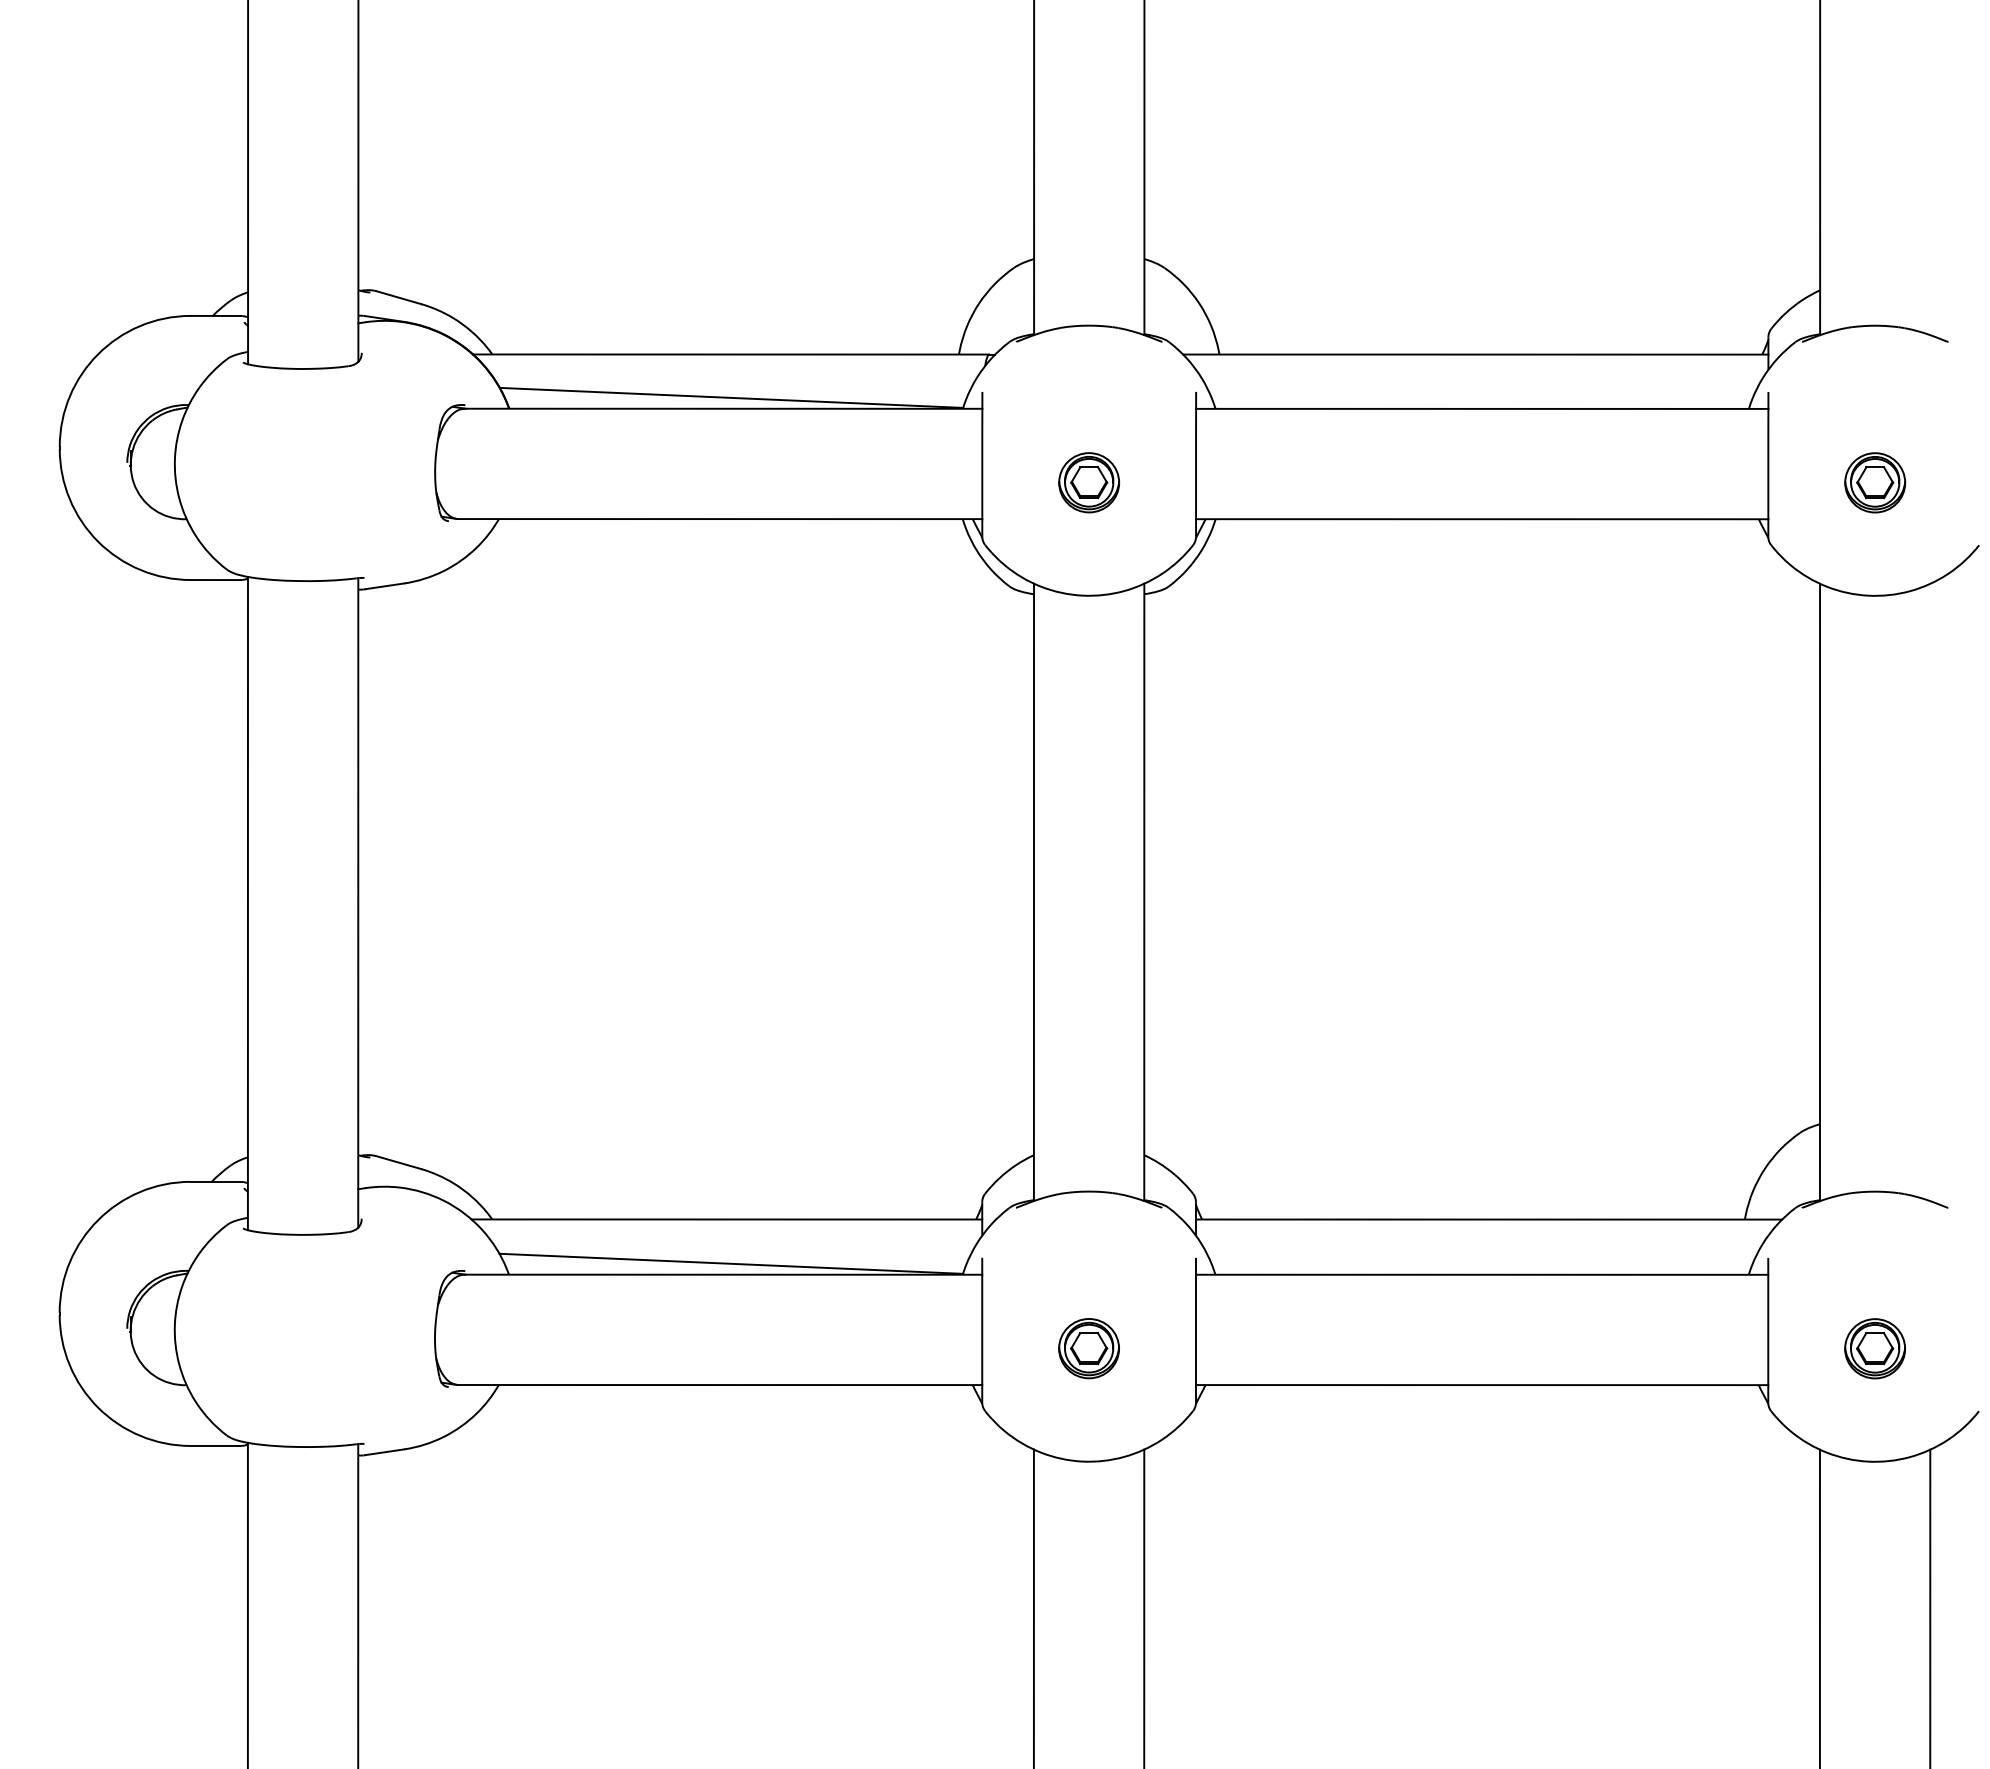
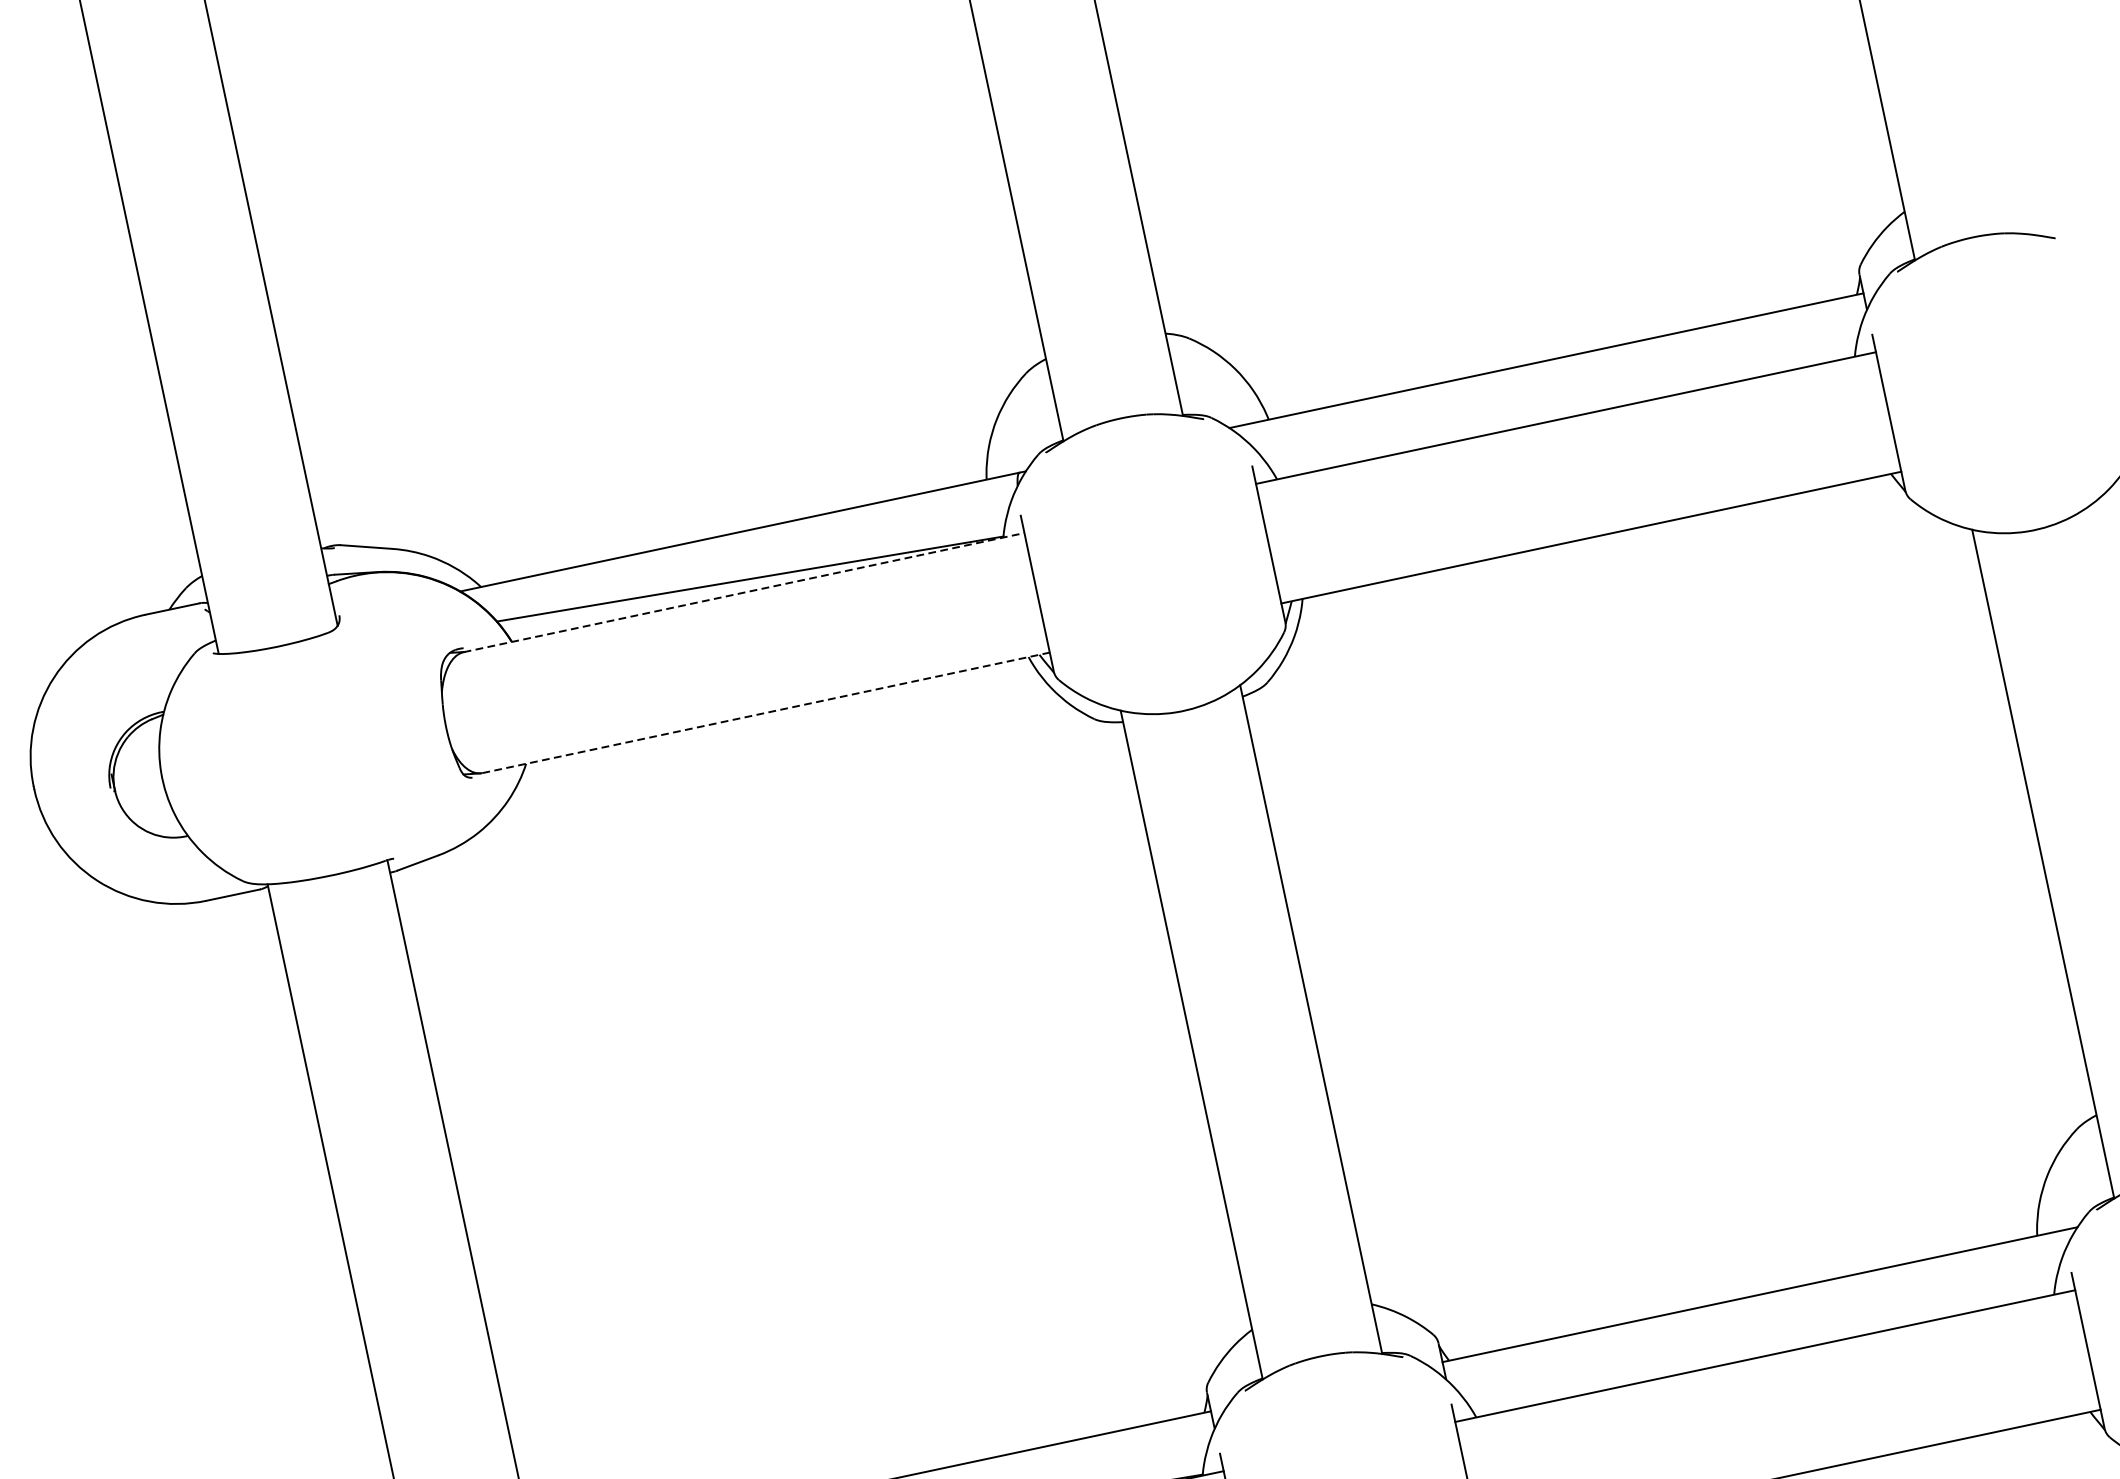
line: (723, 408) -> (743, 592), solid -> dashed
part: (1089, 482) -> (1157, 588), removed
part: (1875, 482) -> (2008, 407), removed
line: (720, 519) -> (766, 713), solid -> dashed

